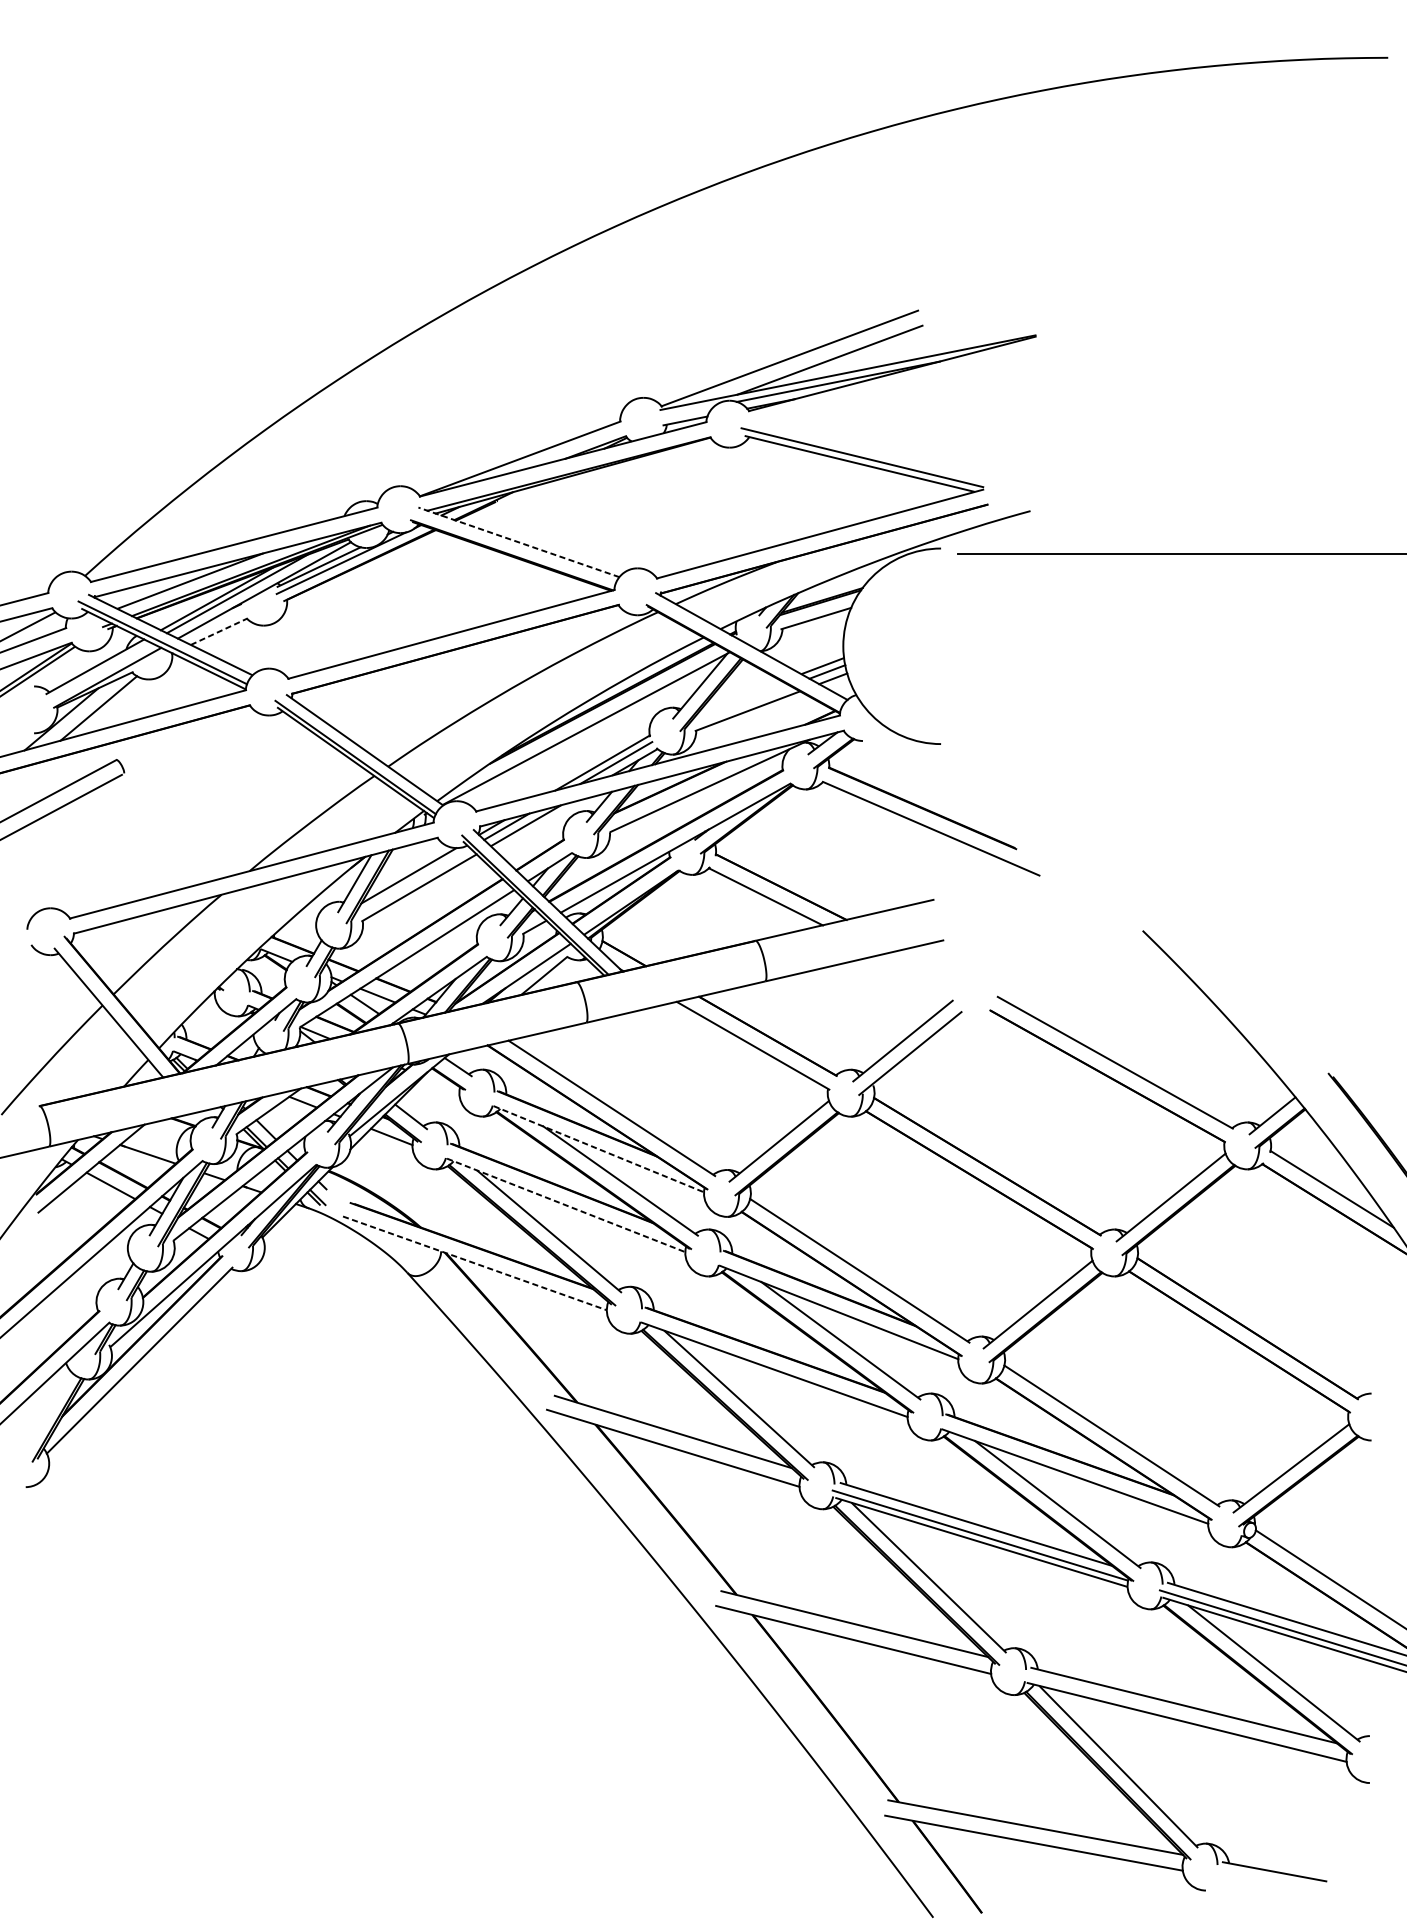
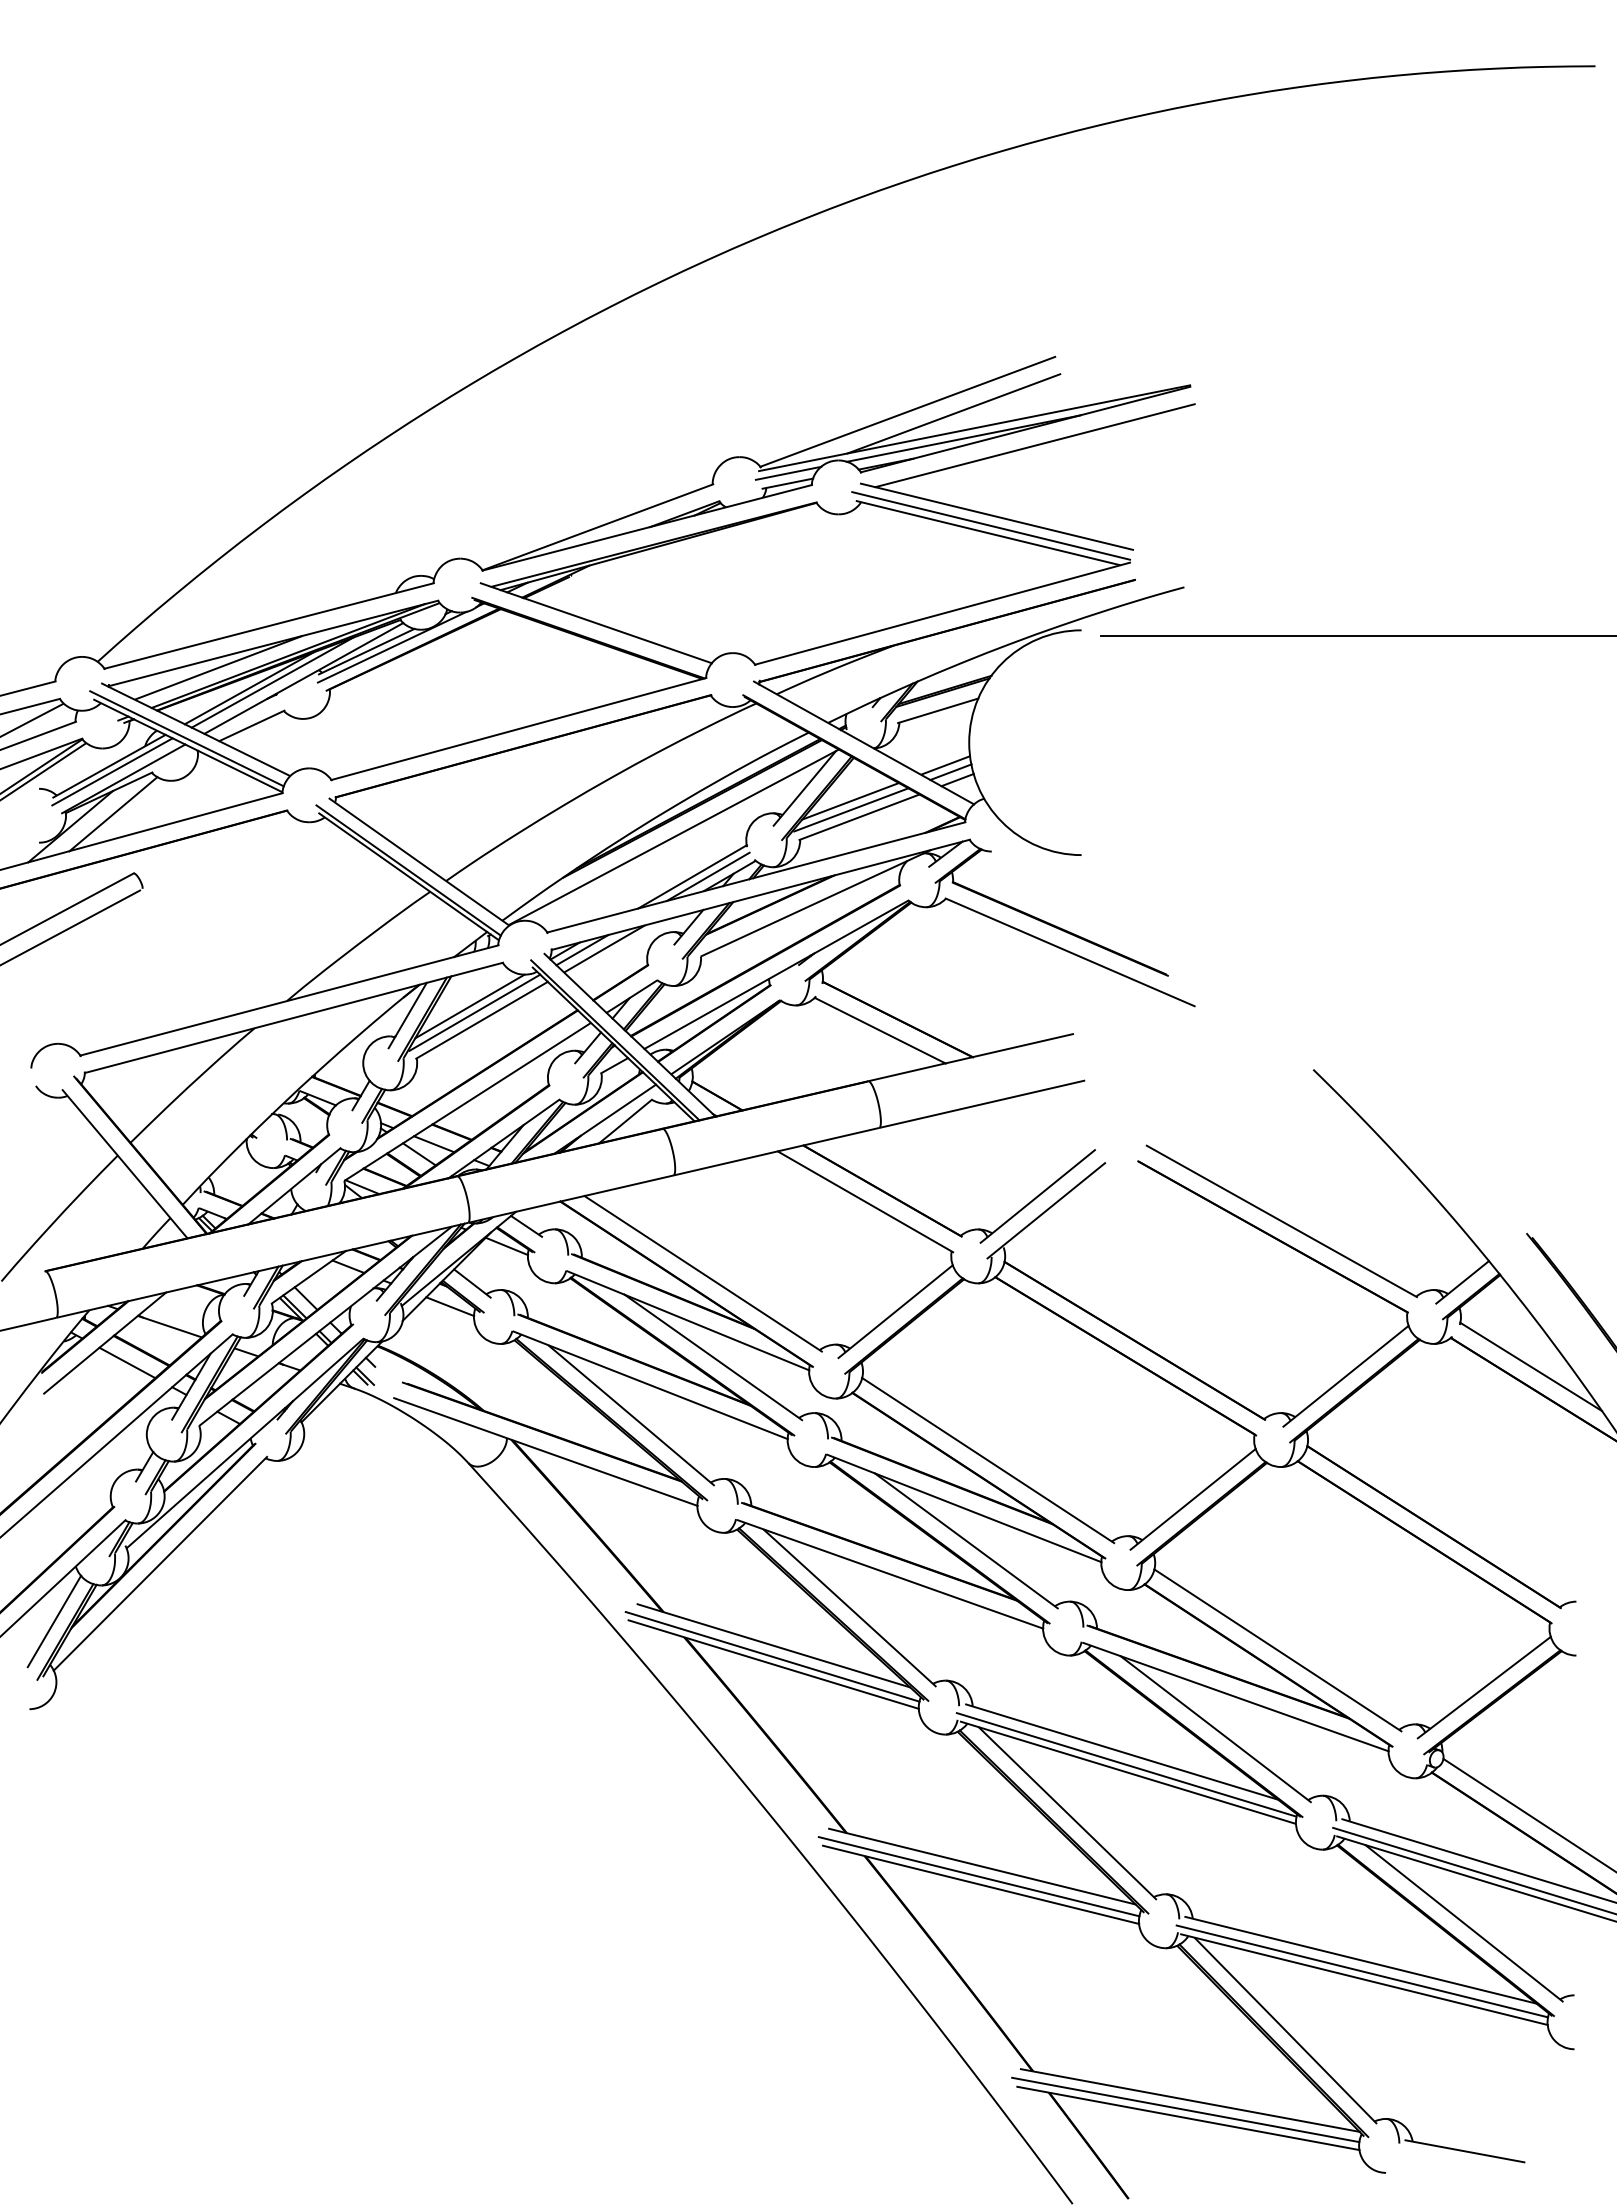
part: (888, 392) -> (1021, 450), added
line: (686, 411) -> (788, 472), added
line: (518, 542) -> (595, 623), dashed -> solid
line: (218, 631) -> (251, 725), dashed -> solid
line: (97, 671) -> (112, 771), added
line: (740, 697) -> (850, 801), added
line: (740, 704) -> (851, 809), added
line: (412, 881) -> (474, 1012), added
line: (440, 1084) -> (506, 1246), added
line: (599, 1148) -> (688, 1320), dashed -> solid
line: (566, 1205) -> (651, 1385), dashed -> solid
line: (475, 1263) -> (546, 1452), dashed -> solid
line: (47, 1410) -> (54, 1621), added
line: (672, 1441) -> (772, 1656), added
line: (851, 1632) -> (978, 1876), added
line: (1185, 1715) -> (1362, 1971), added
line: (1031, 1835) -> (1185, 2109), added

